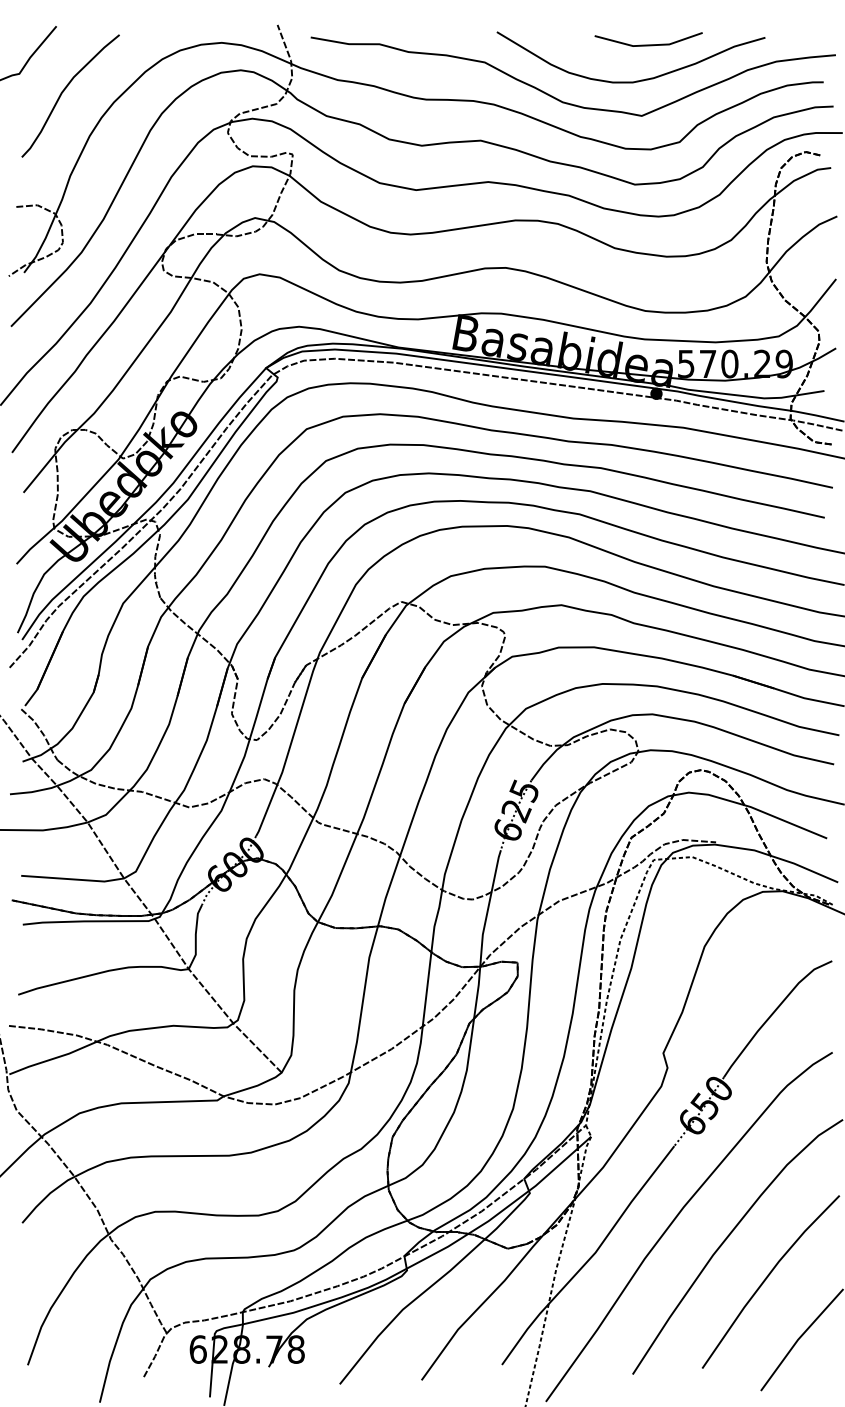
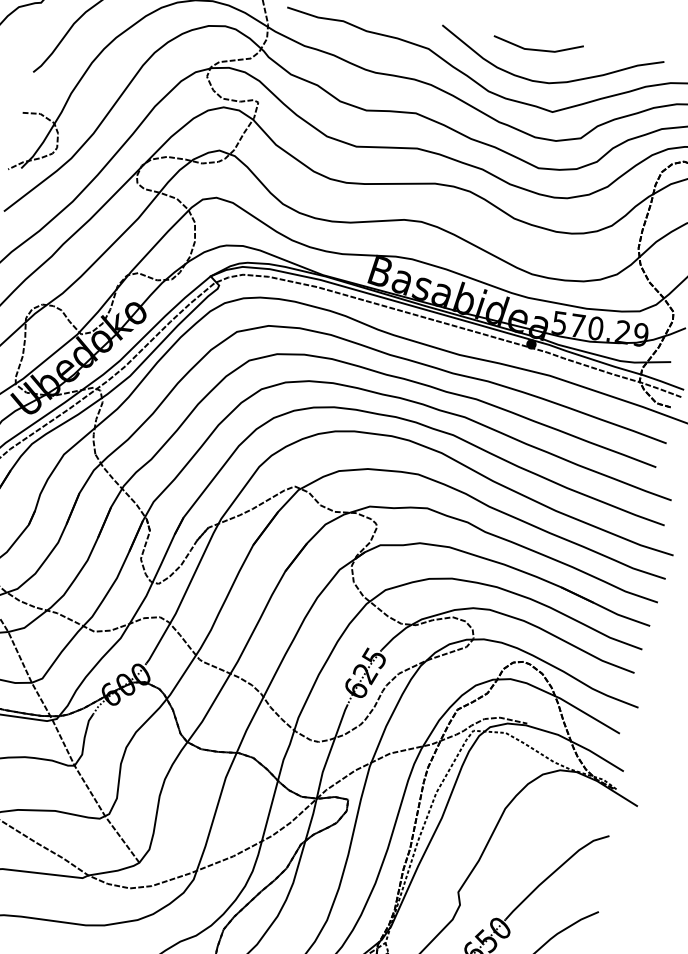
line: (648, 44) -> (537, 49), moved

